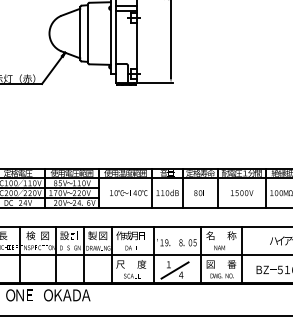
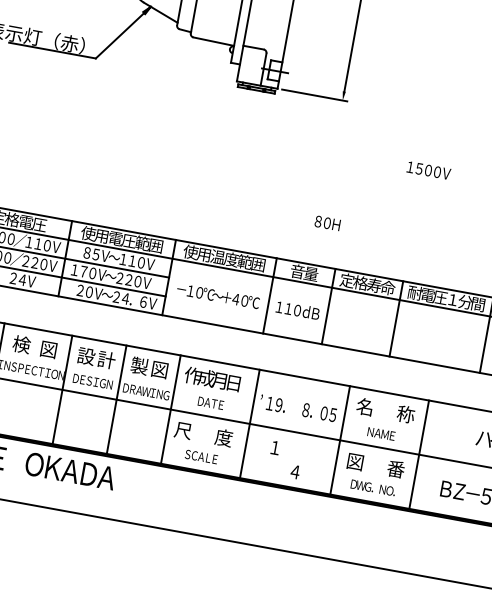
text: (198, 193) -> (323, 223), moved
text: (242, 193) -> (429, 171), moved
line: (174, 270) -> (284, 460), removed

